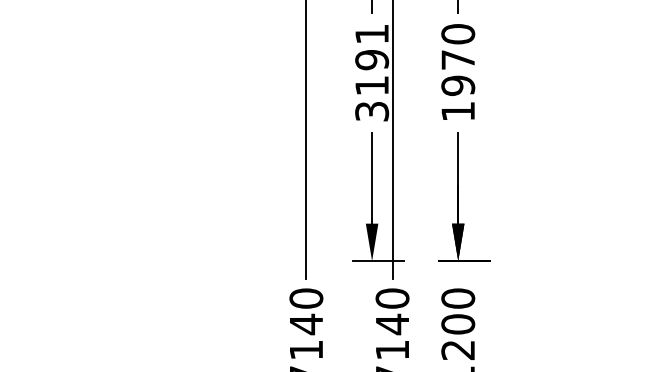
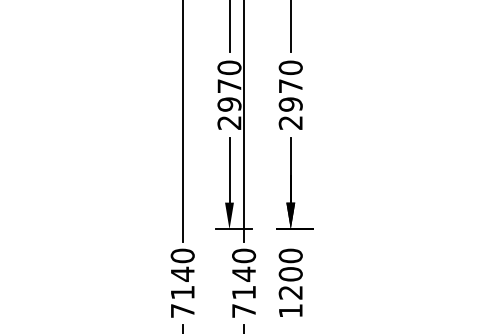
text: (372, 71) -> (229, 94), 3191 -> 2970
text: (457, 111) -> (290, 122), 1970 -> 2970

